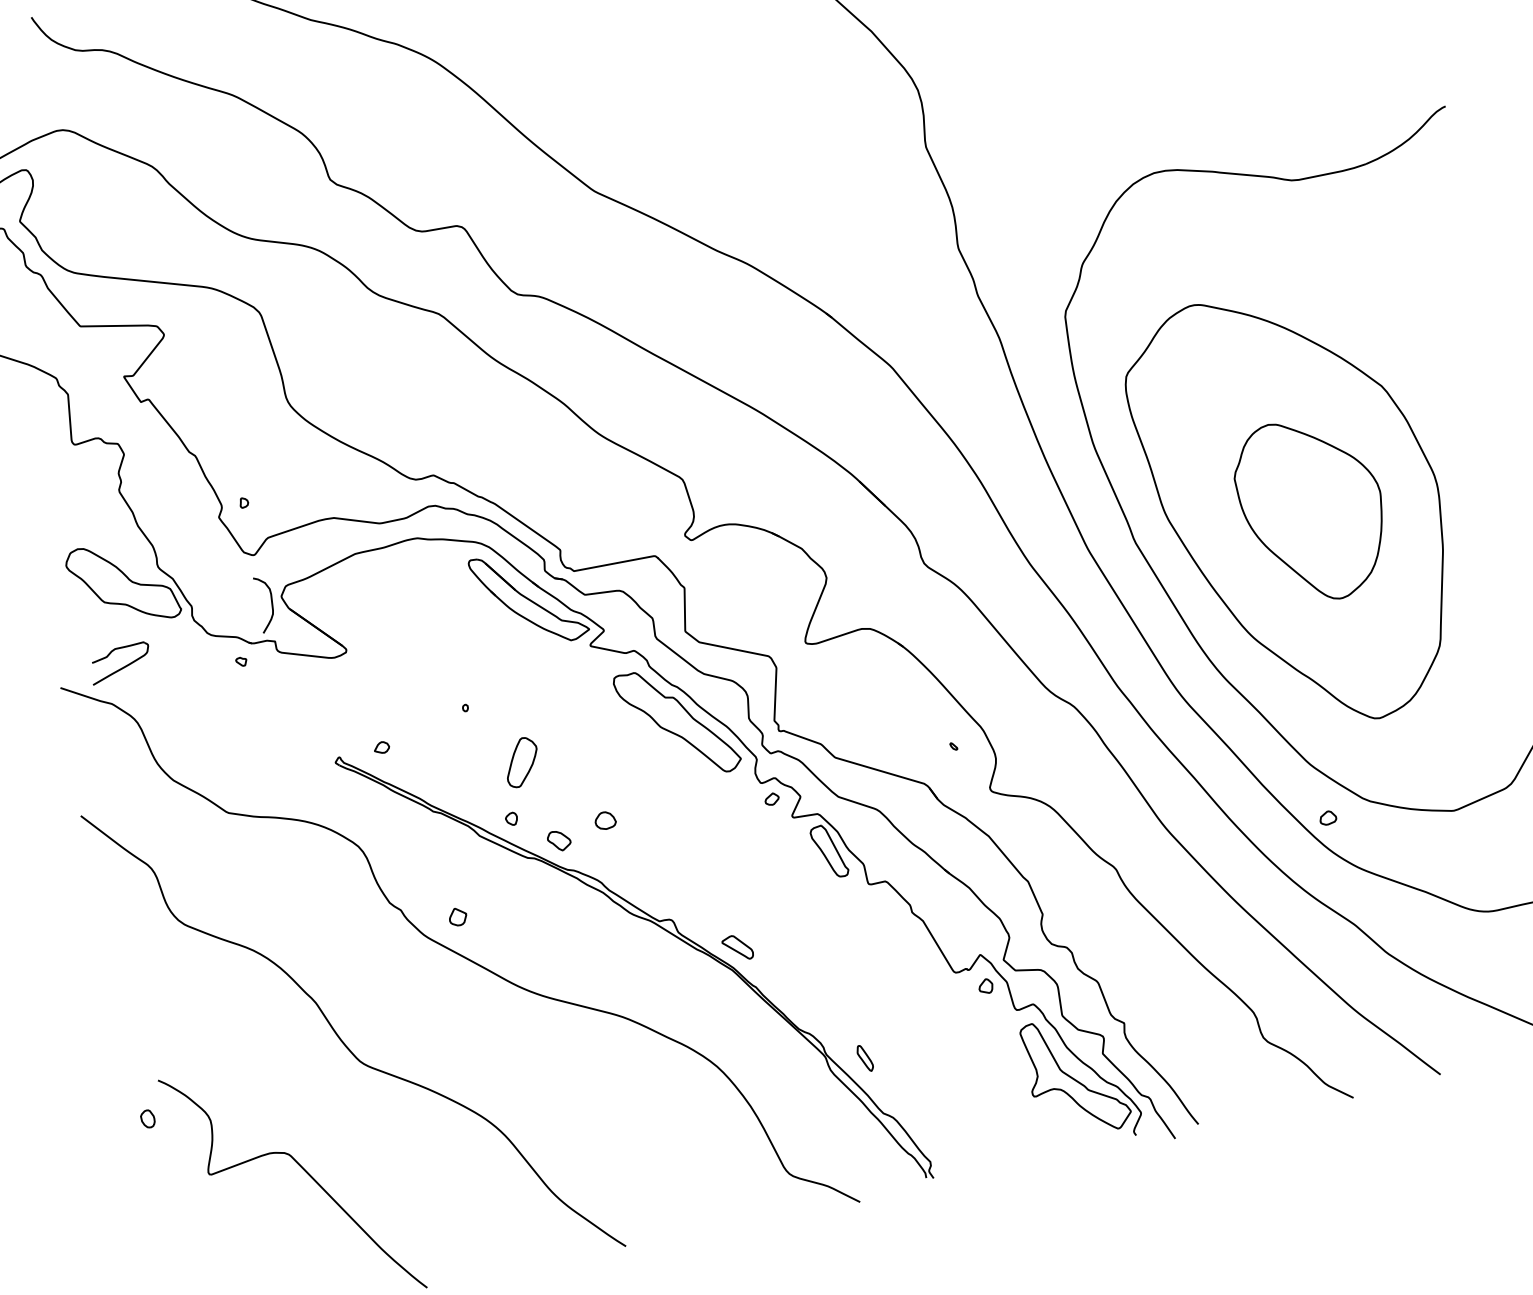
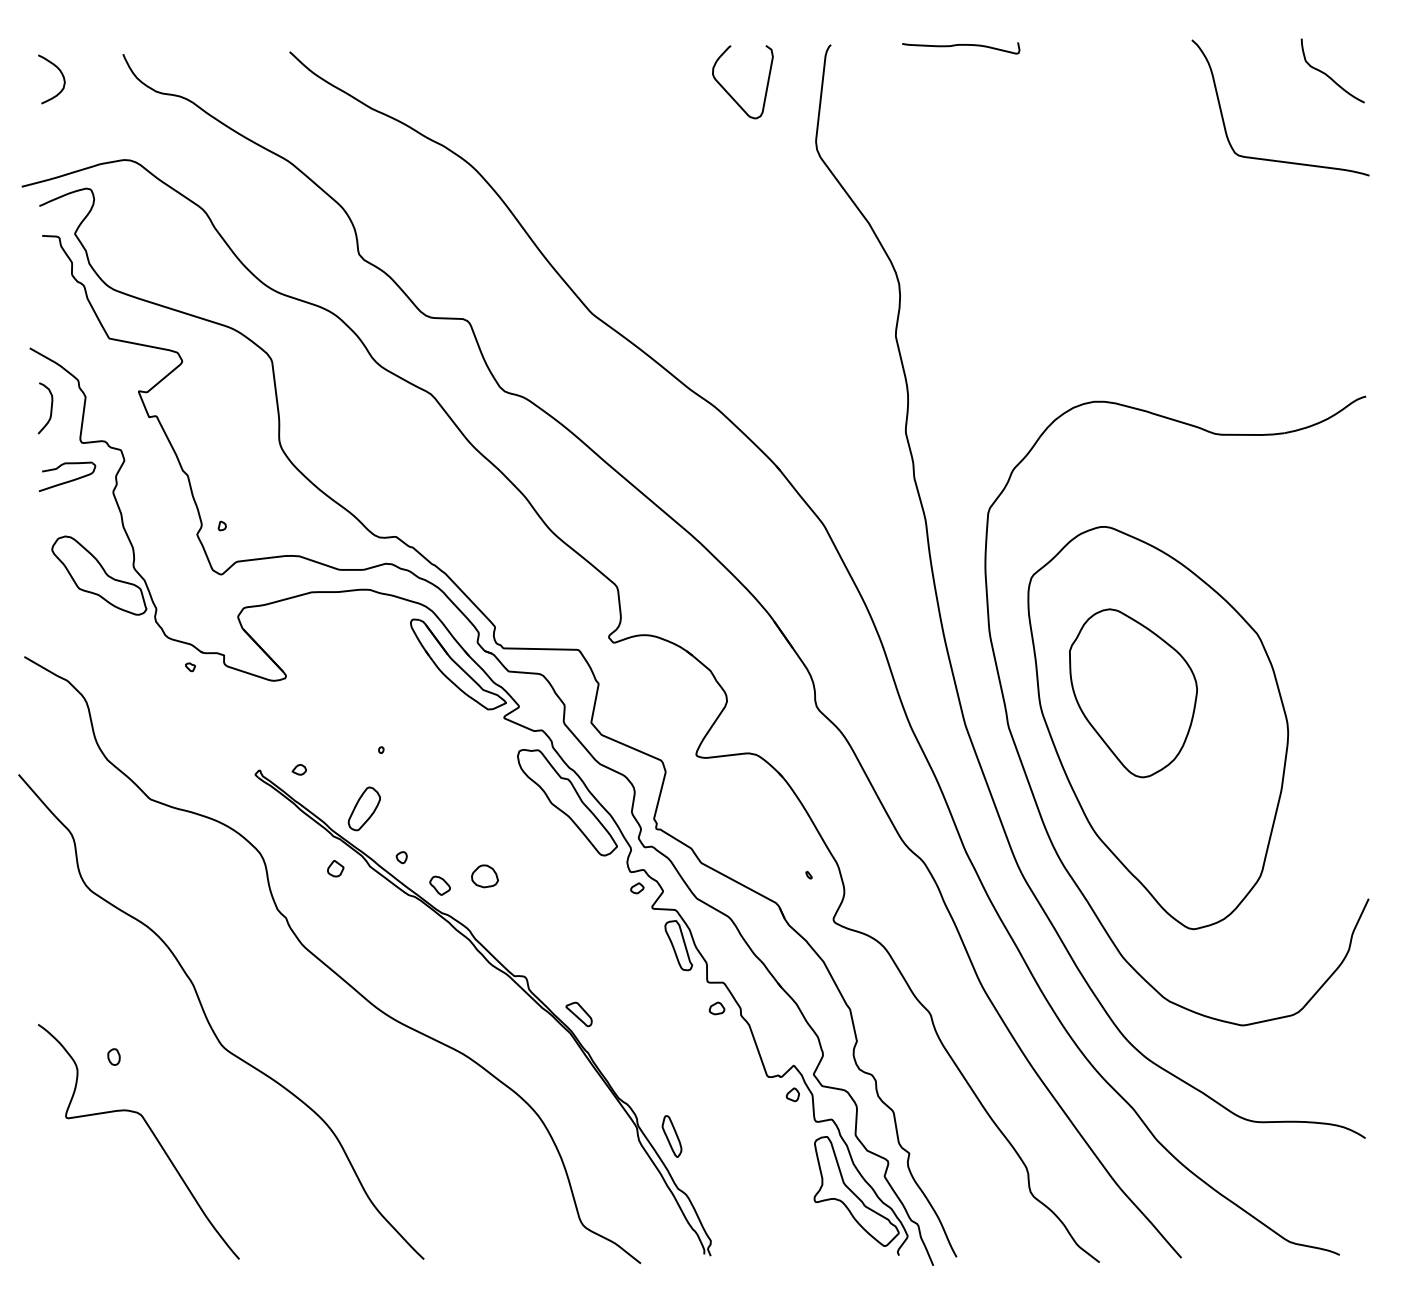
part: (1312, 510) -> (1133, 693), moved
curve: (270, 603) -> (50, 408), moved
part: (120, 662) -> (67, 476), moved
part: (520, 762) -> (363, 808), moved
part: (1327, 818) -> (716, 1008), moved
part: (604, 820) -> (484, 876), size x1.43
part: (457, 916) -> (335, 868), moved
part: (864, 1058) -> (671, 1136), size x1.67
part: (147, 1118) -> (113, 1056), moved

